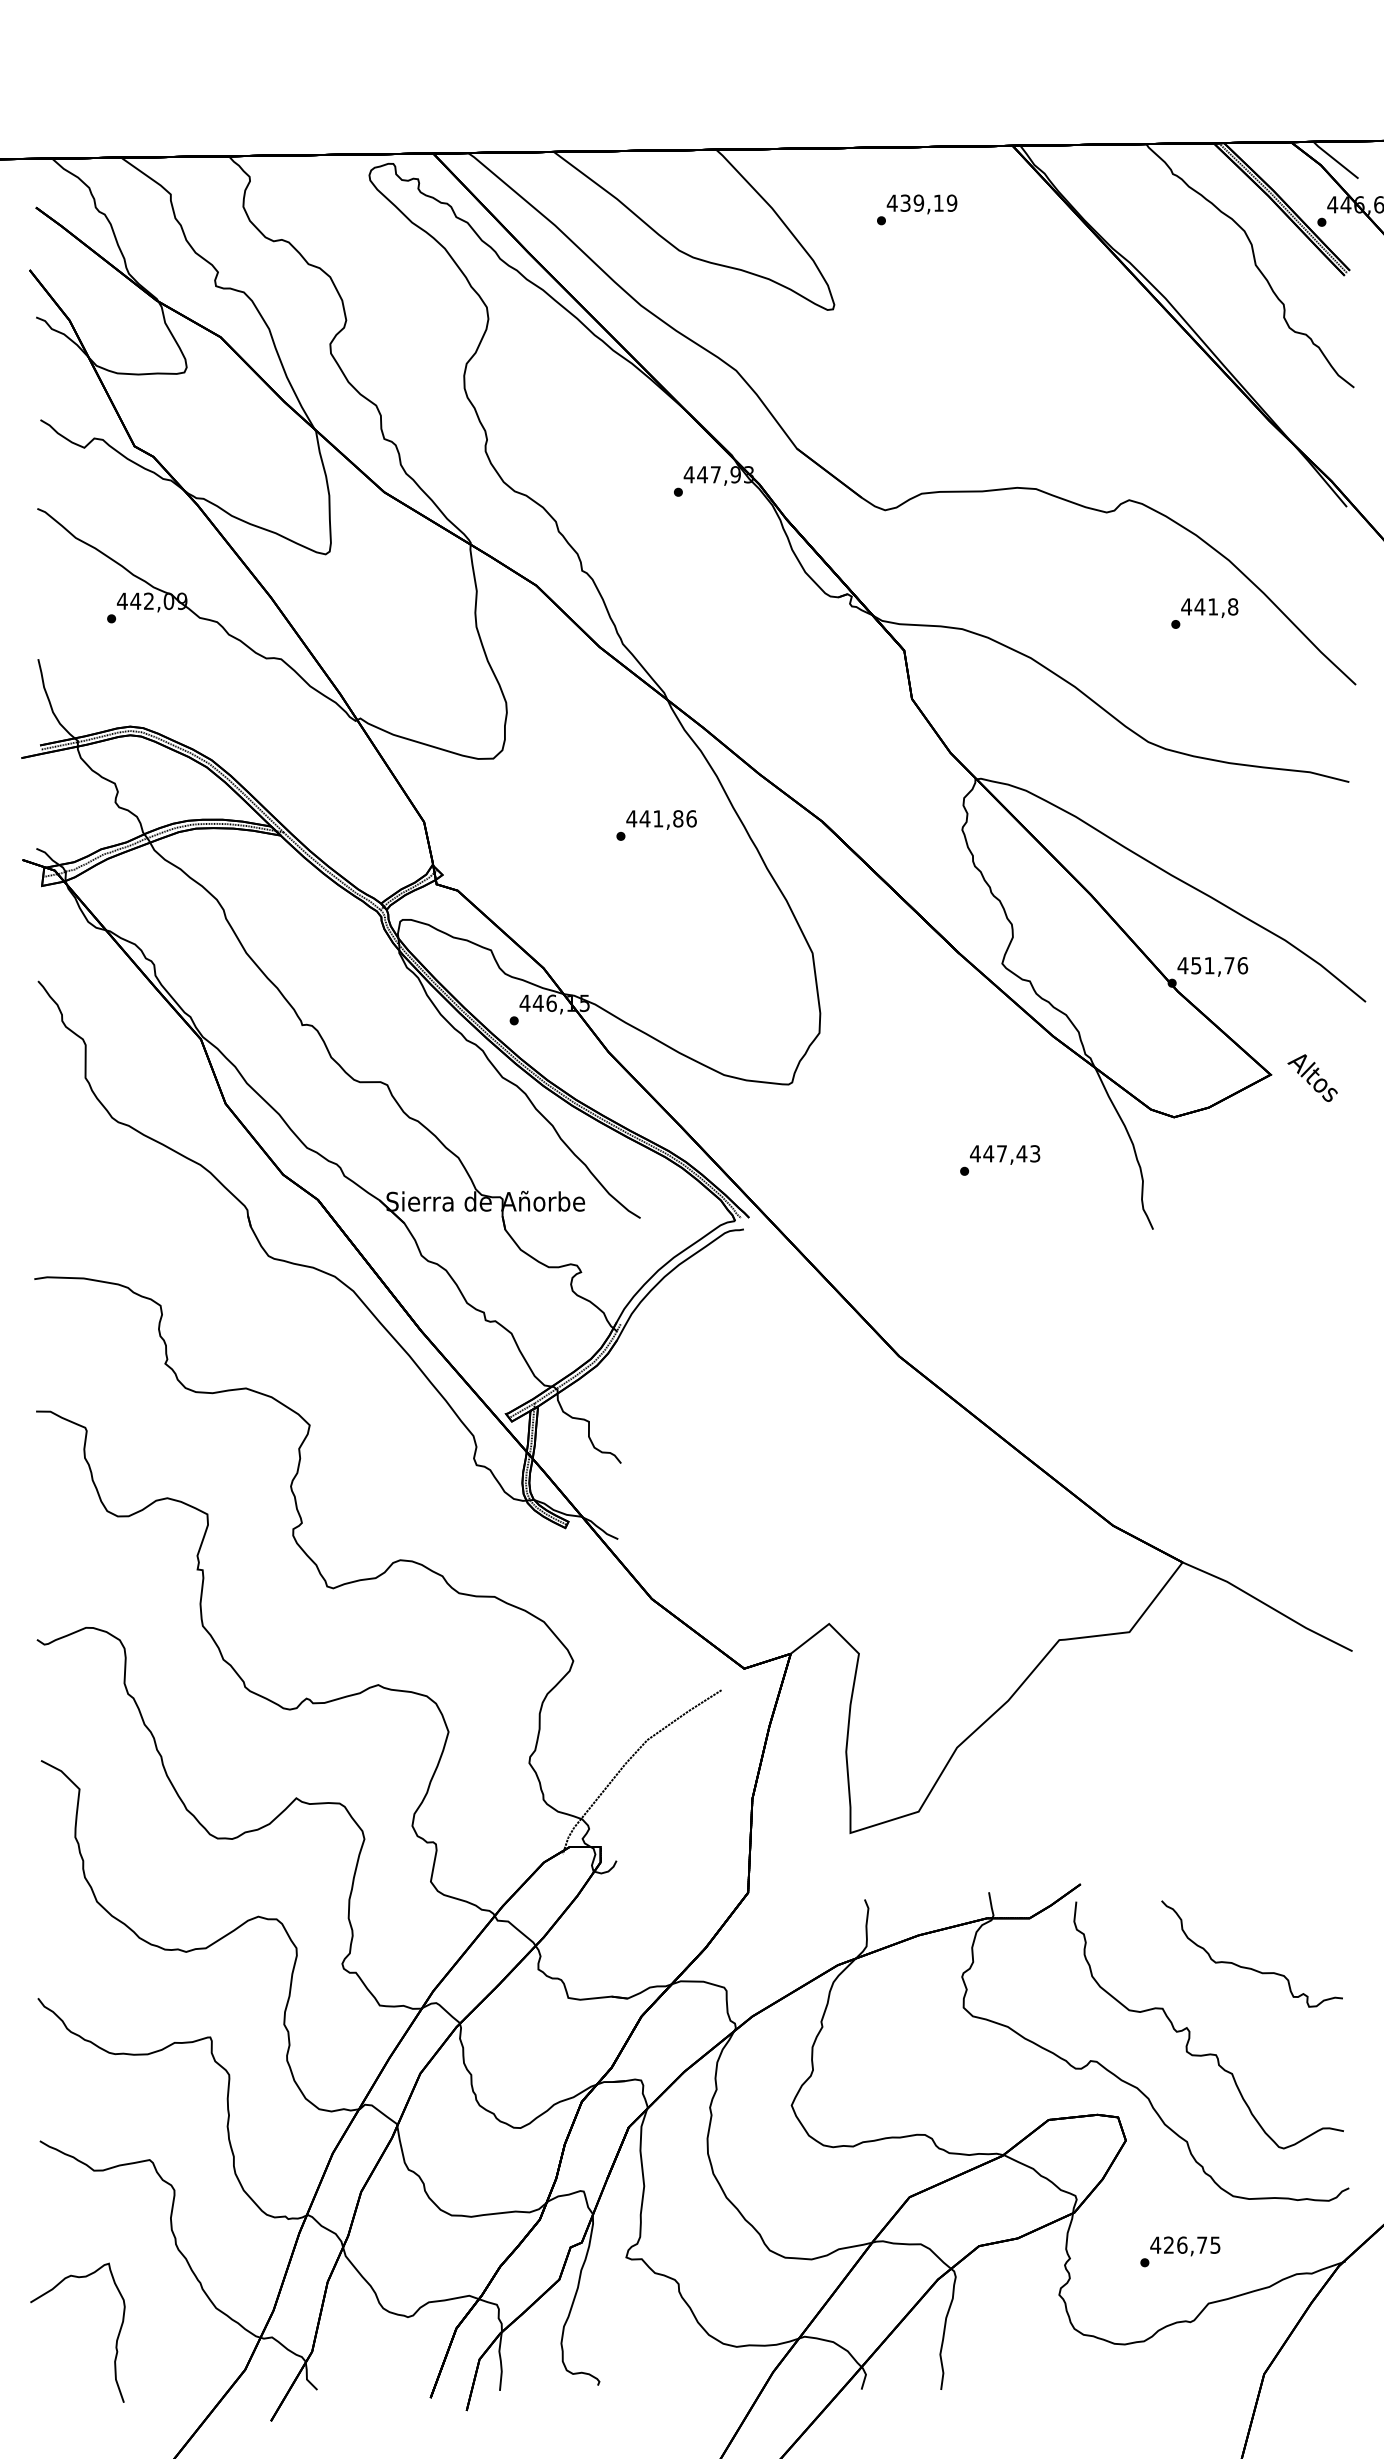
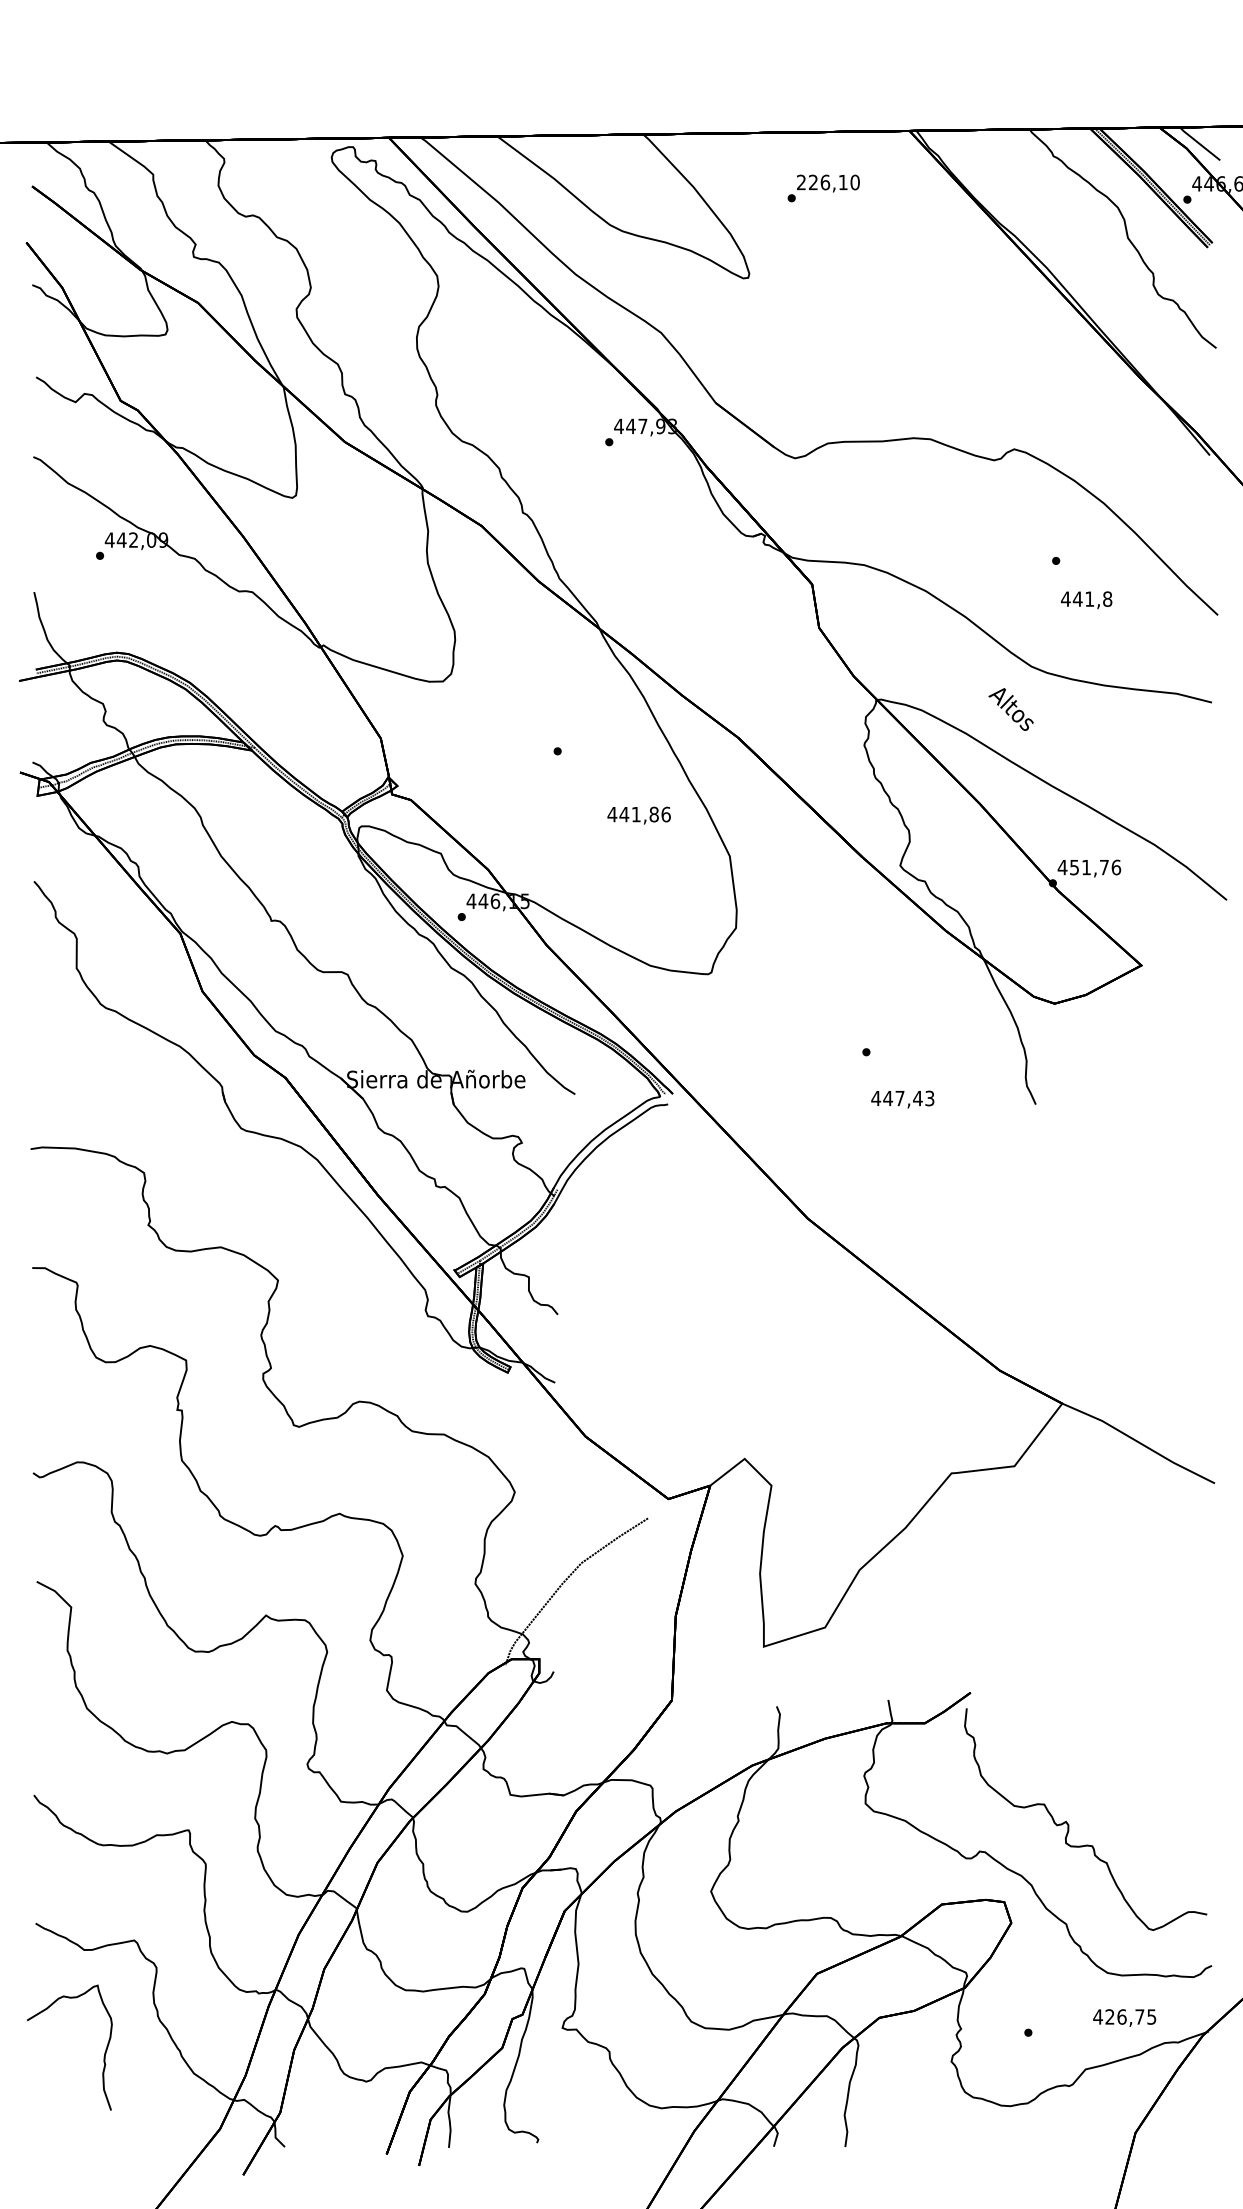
text: (921, 203) -> (827, 182), 439,19 -> 226,10
text: (1209, 608) -> (1086, 600), moved
text: (660, 819) -> (638, 815), moved
text: (1311, 1078) -> (1010, 709), moved
text: (1004, 1154) -> (902, 1099), moved
part: (1250, 1967) -> (1123, 1767), removed
text: (1185, 2245) -> (1124, 2017), moved
part: (115, 2342) -> (103, 2056), moved

